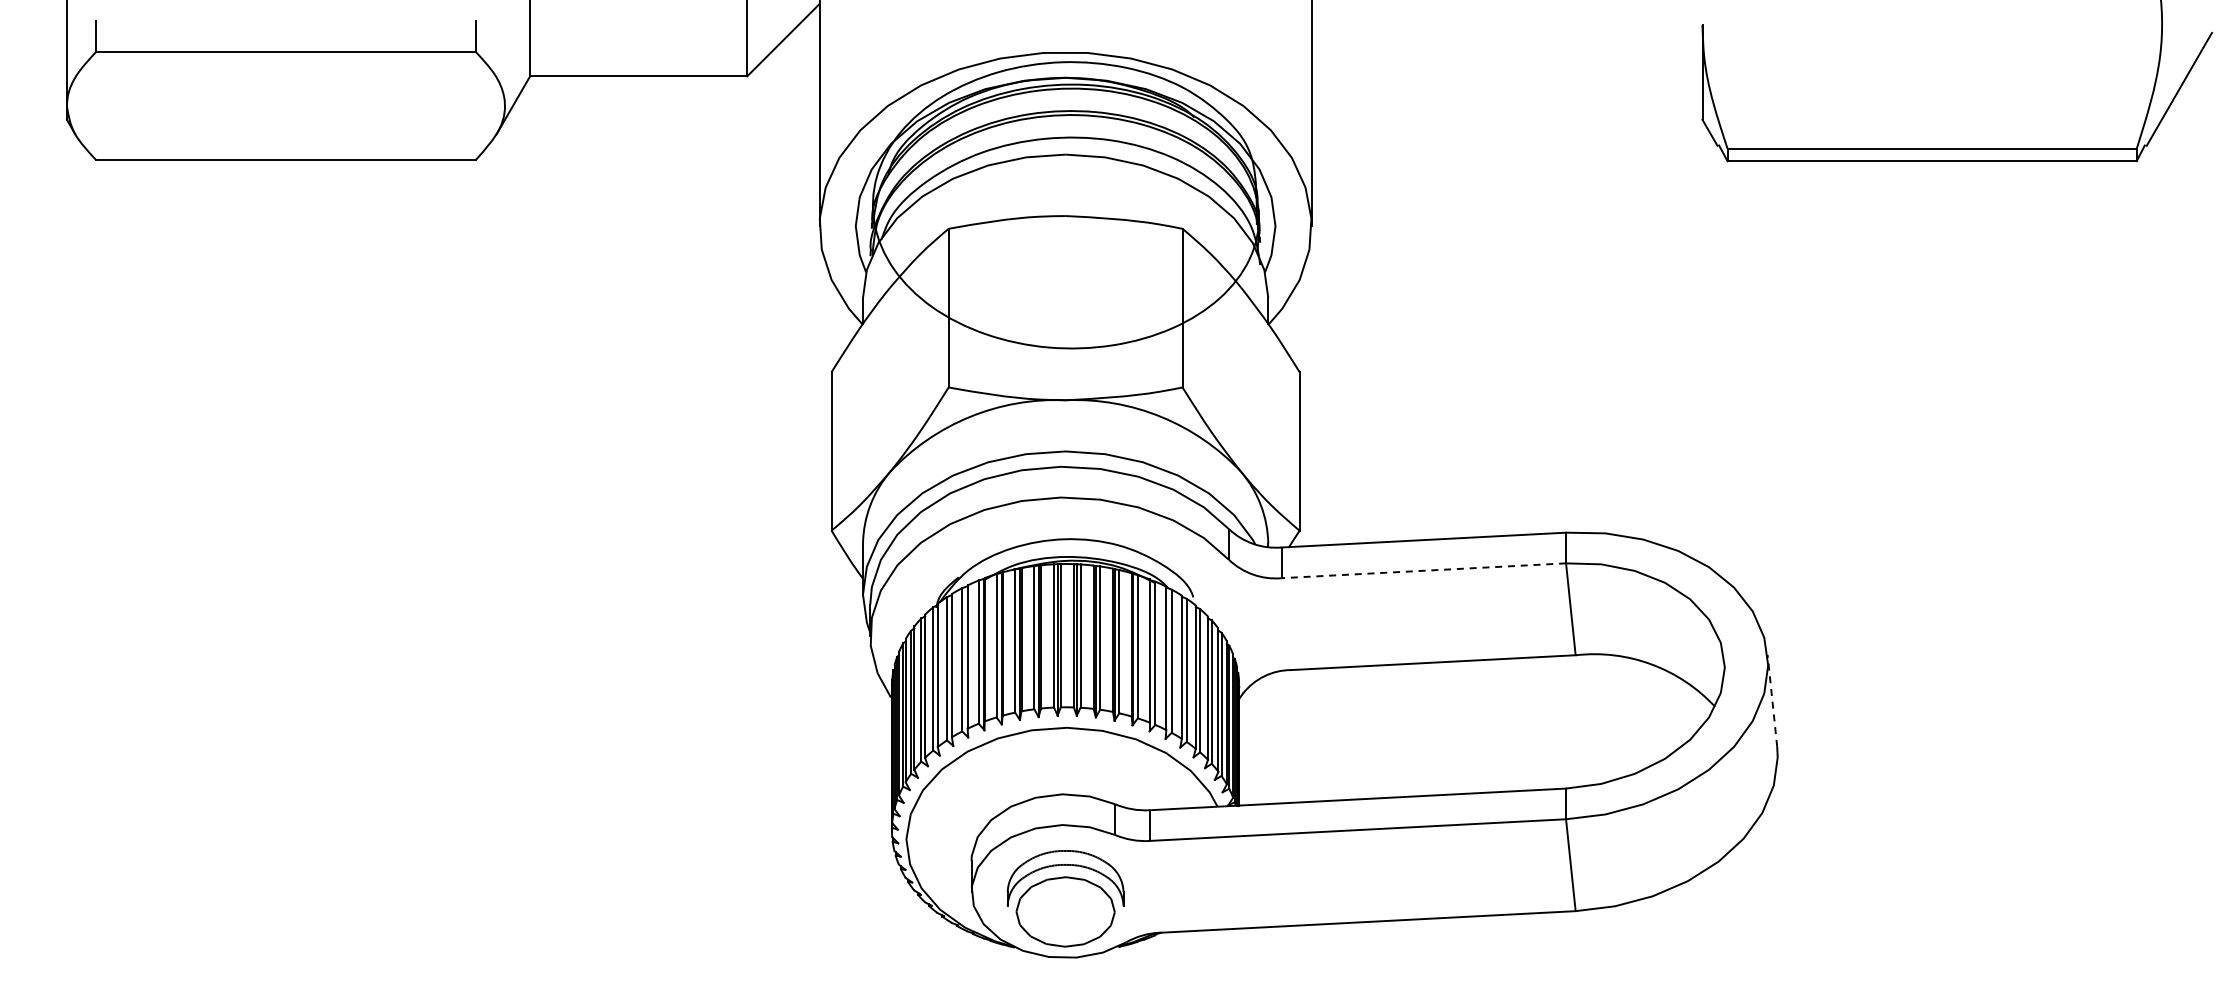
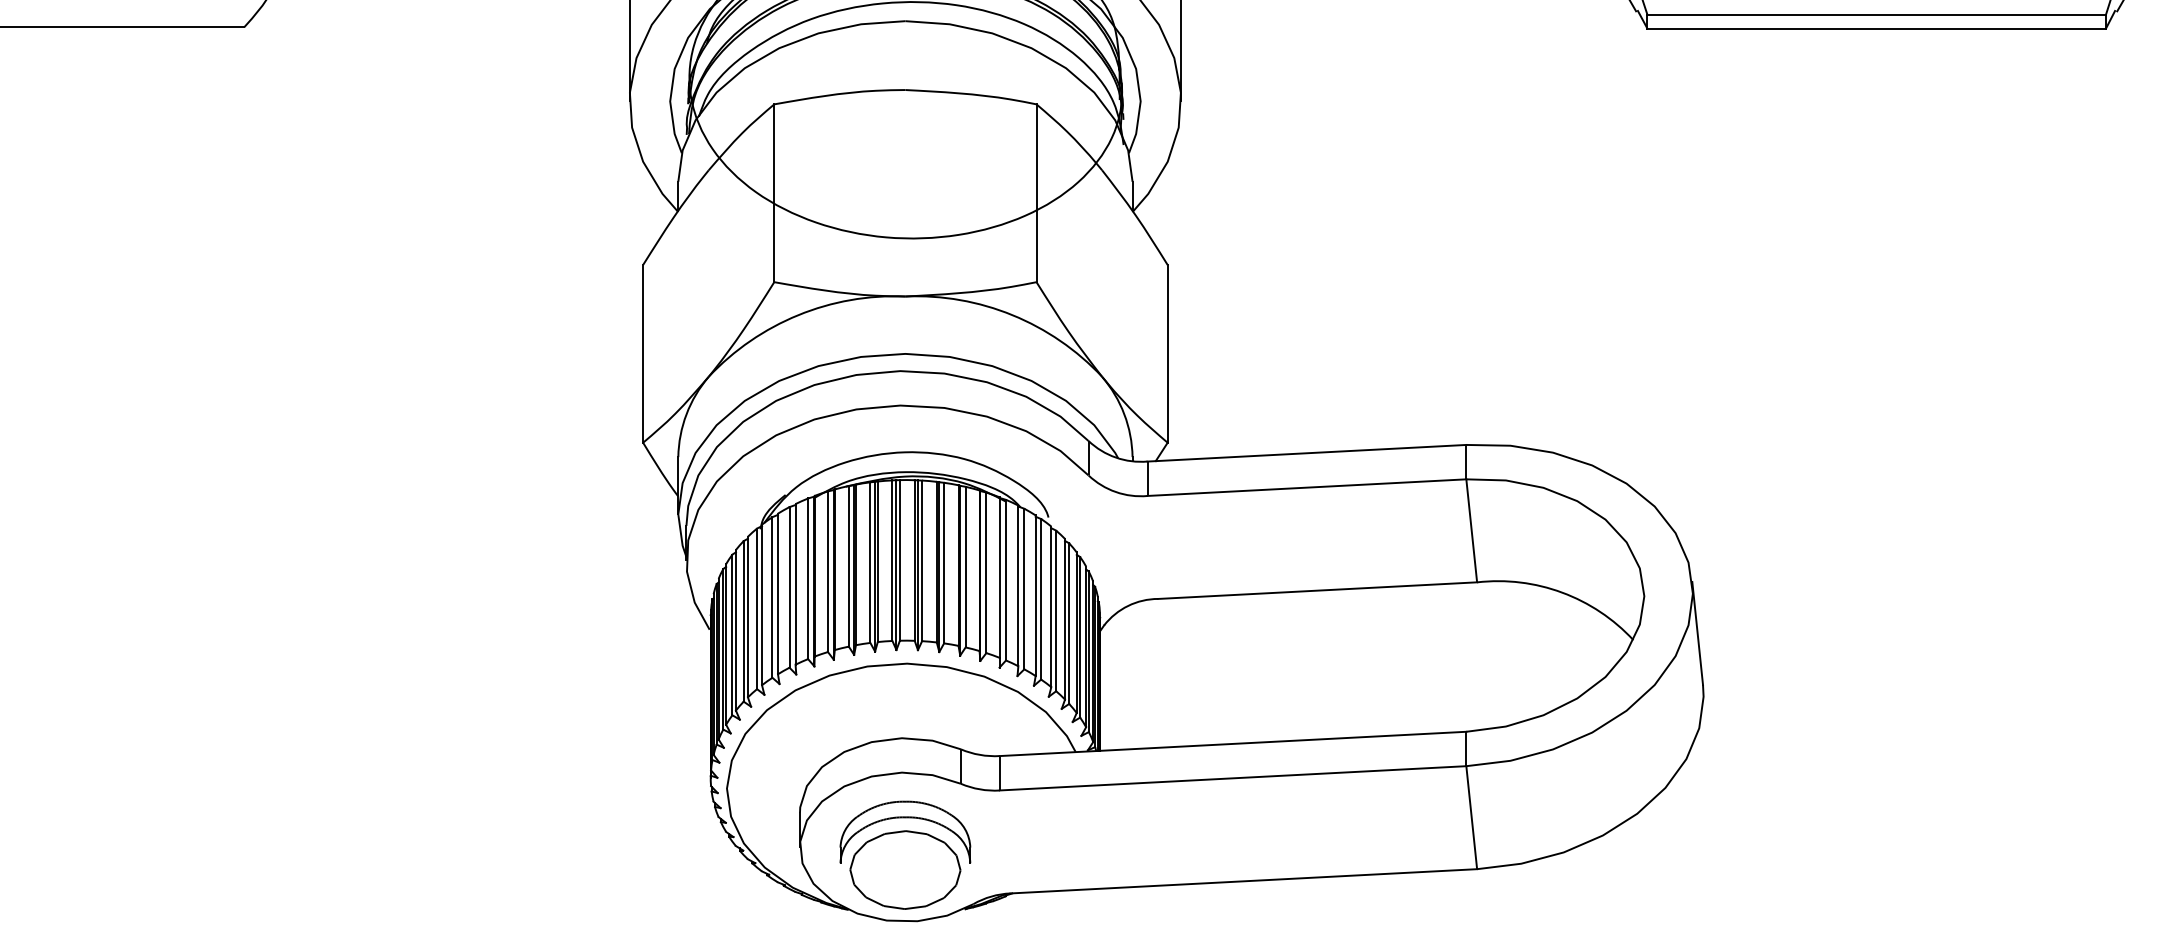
line: (1423, 570) -> (1306, 487), dashed -> solid
line: (1772, 700) -> (1697, 633), dashed -> solid

